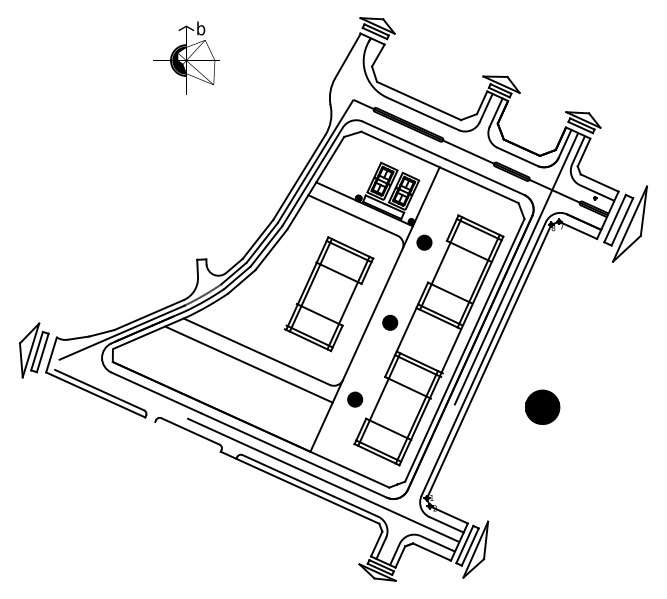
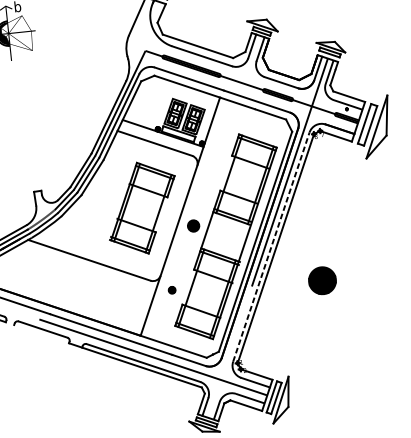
part: (424, 242) -> (214, 158), removed
line: (483, 358) -> (271, 246), solid -> dashed
line: (248, 364) -> (83, 271), removed
part: (355, 399) -> (172, 290), size x0.6

